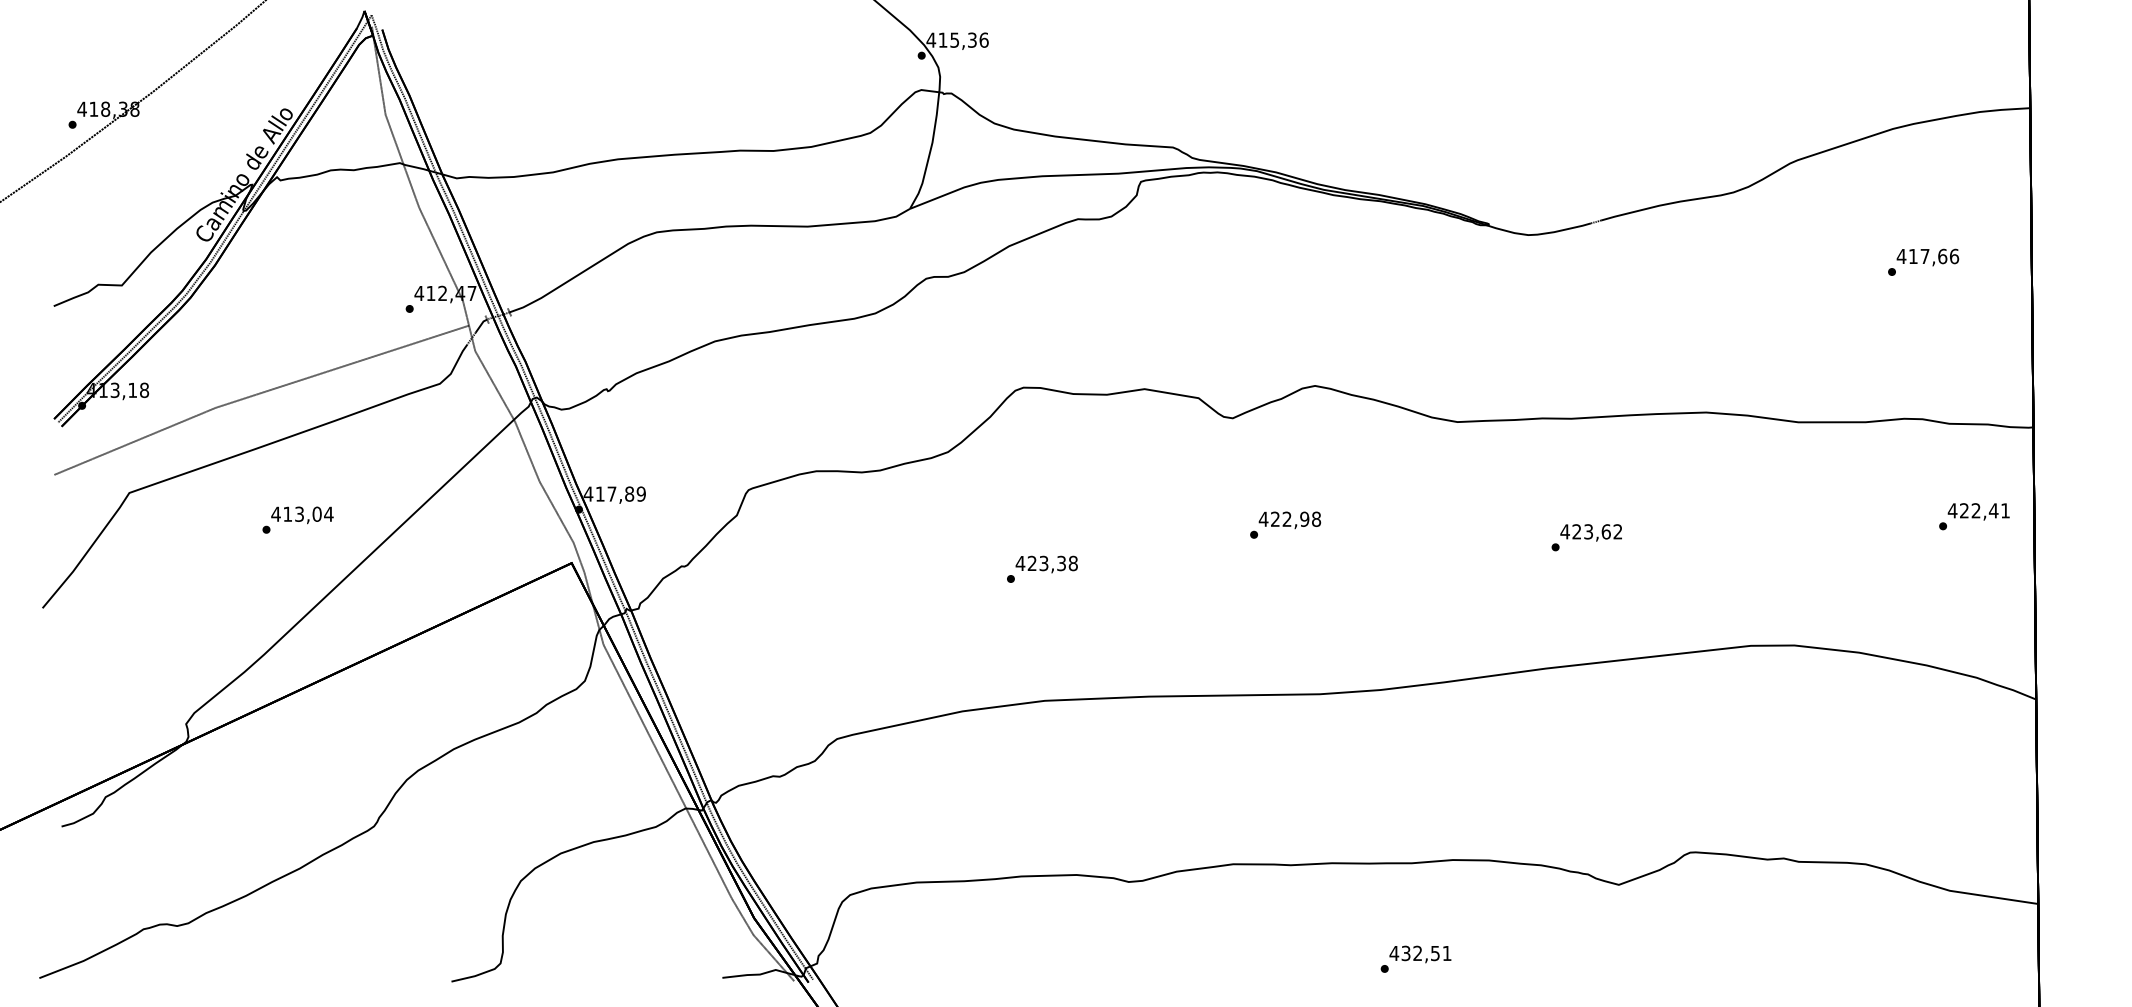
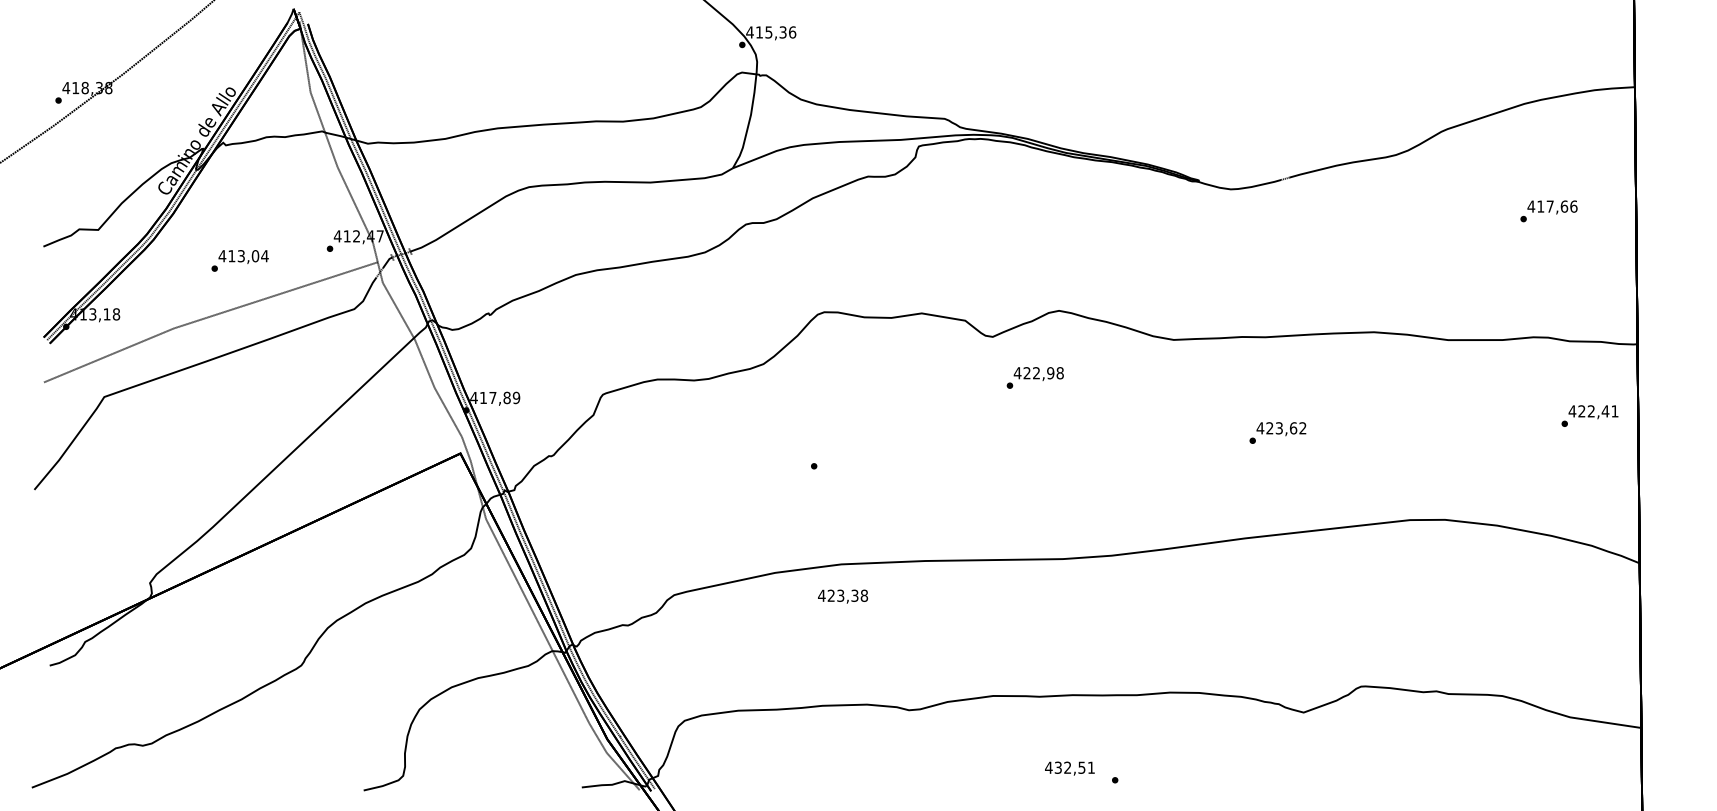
text: (297, 519) -> (239, 260), moved
text: (1284, 524) -> (1034, 377), moved
text: (1047, 564) -> (843, 596), moved
text: (1419, 954) -> (1069, 768), moved

